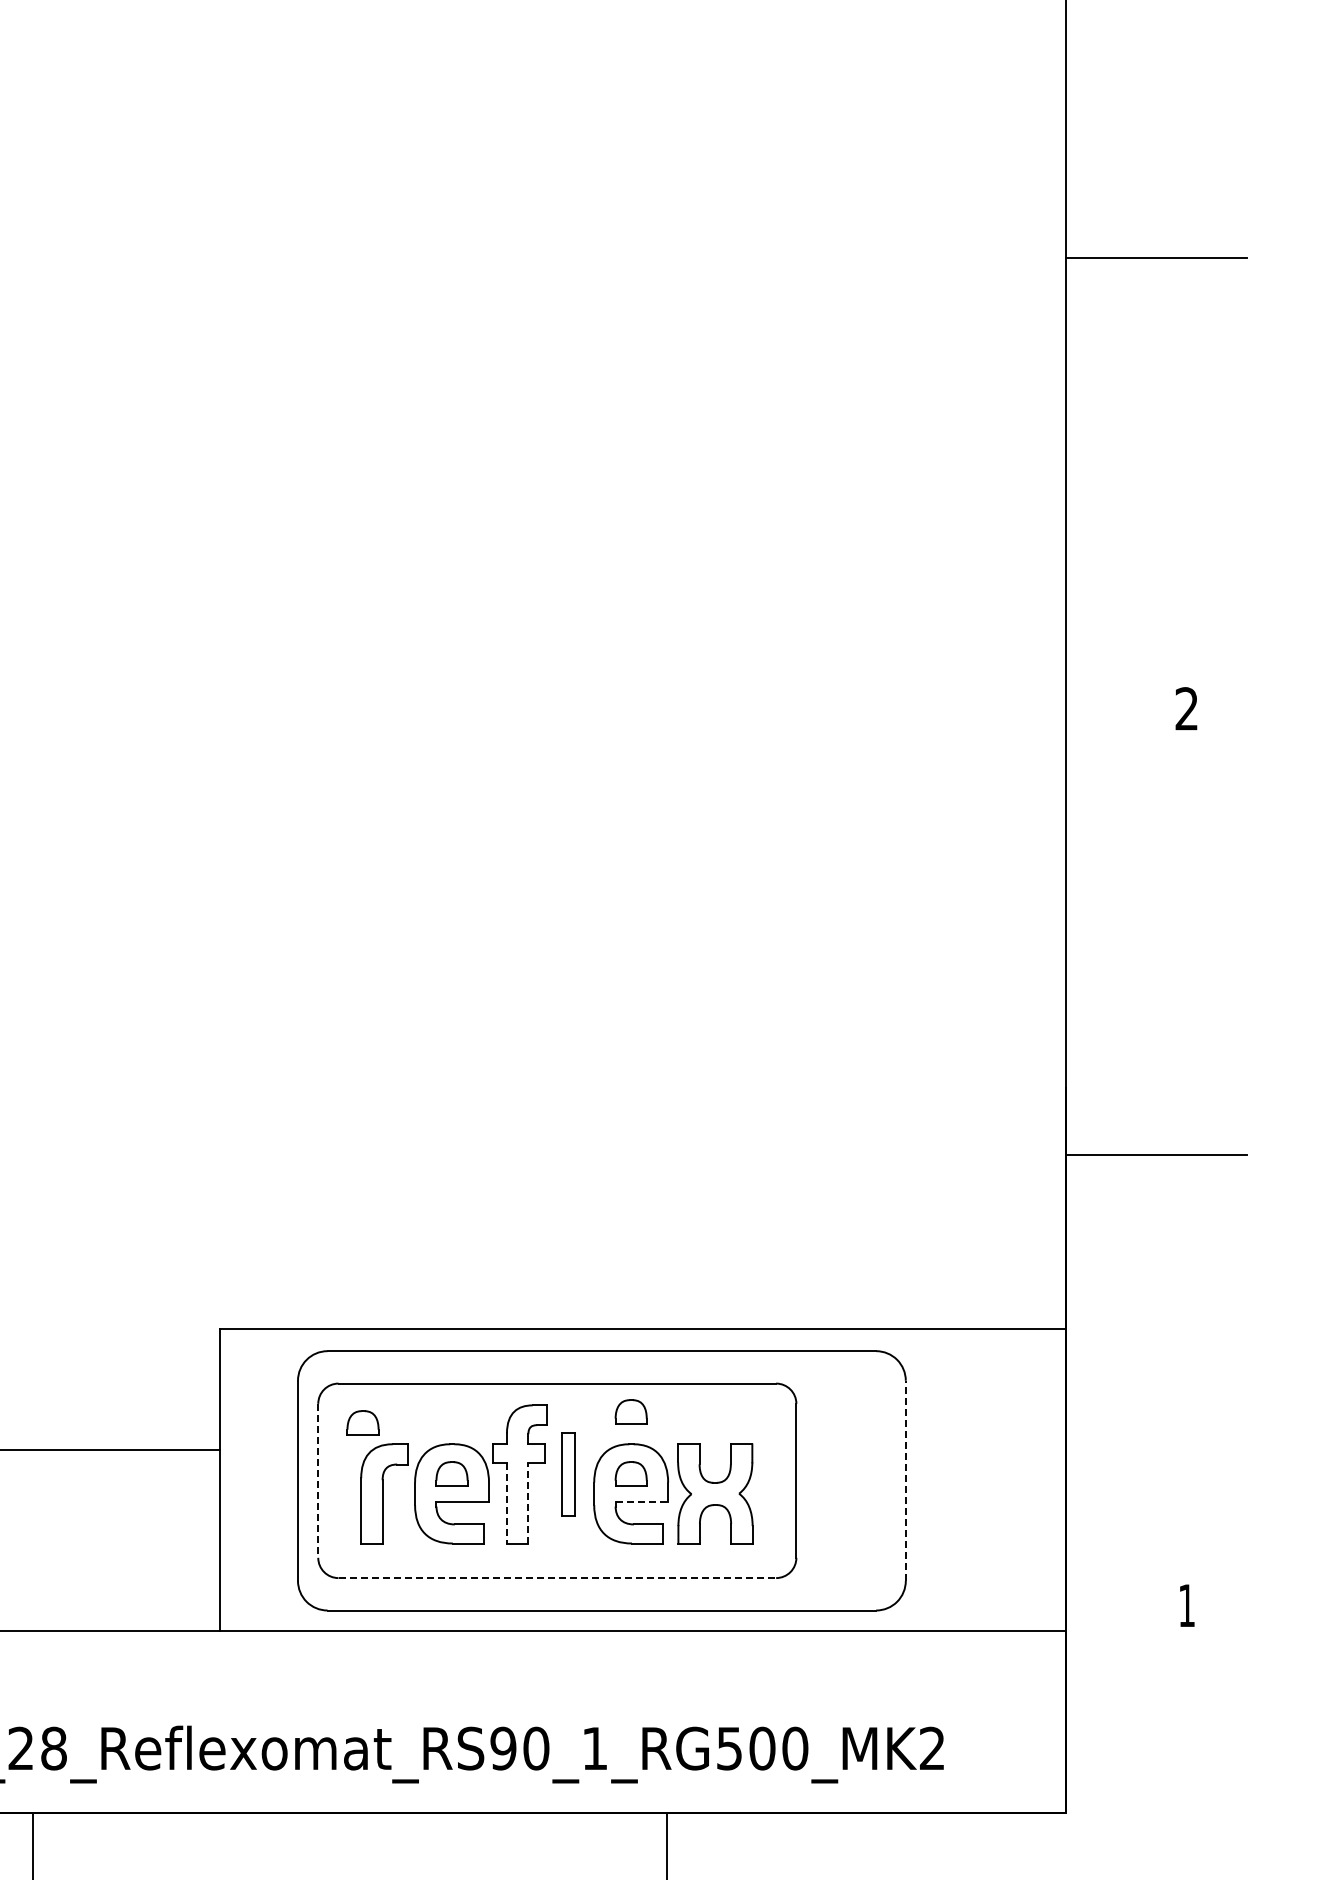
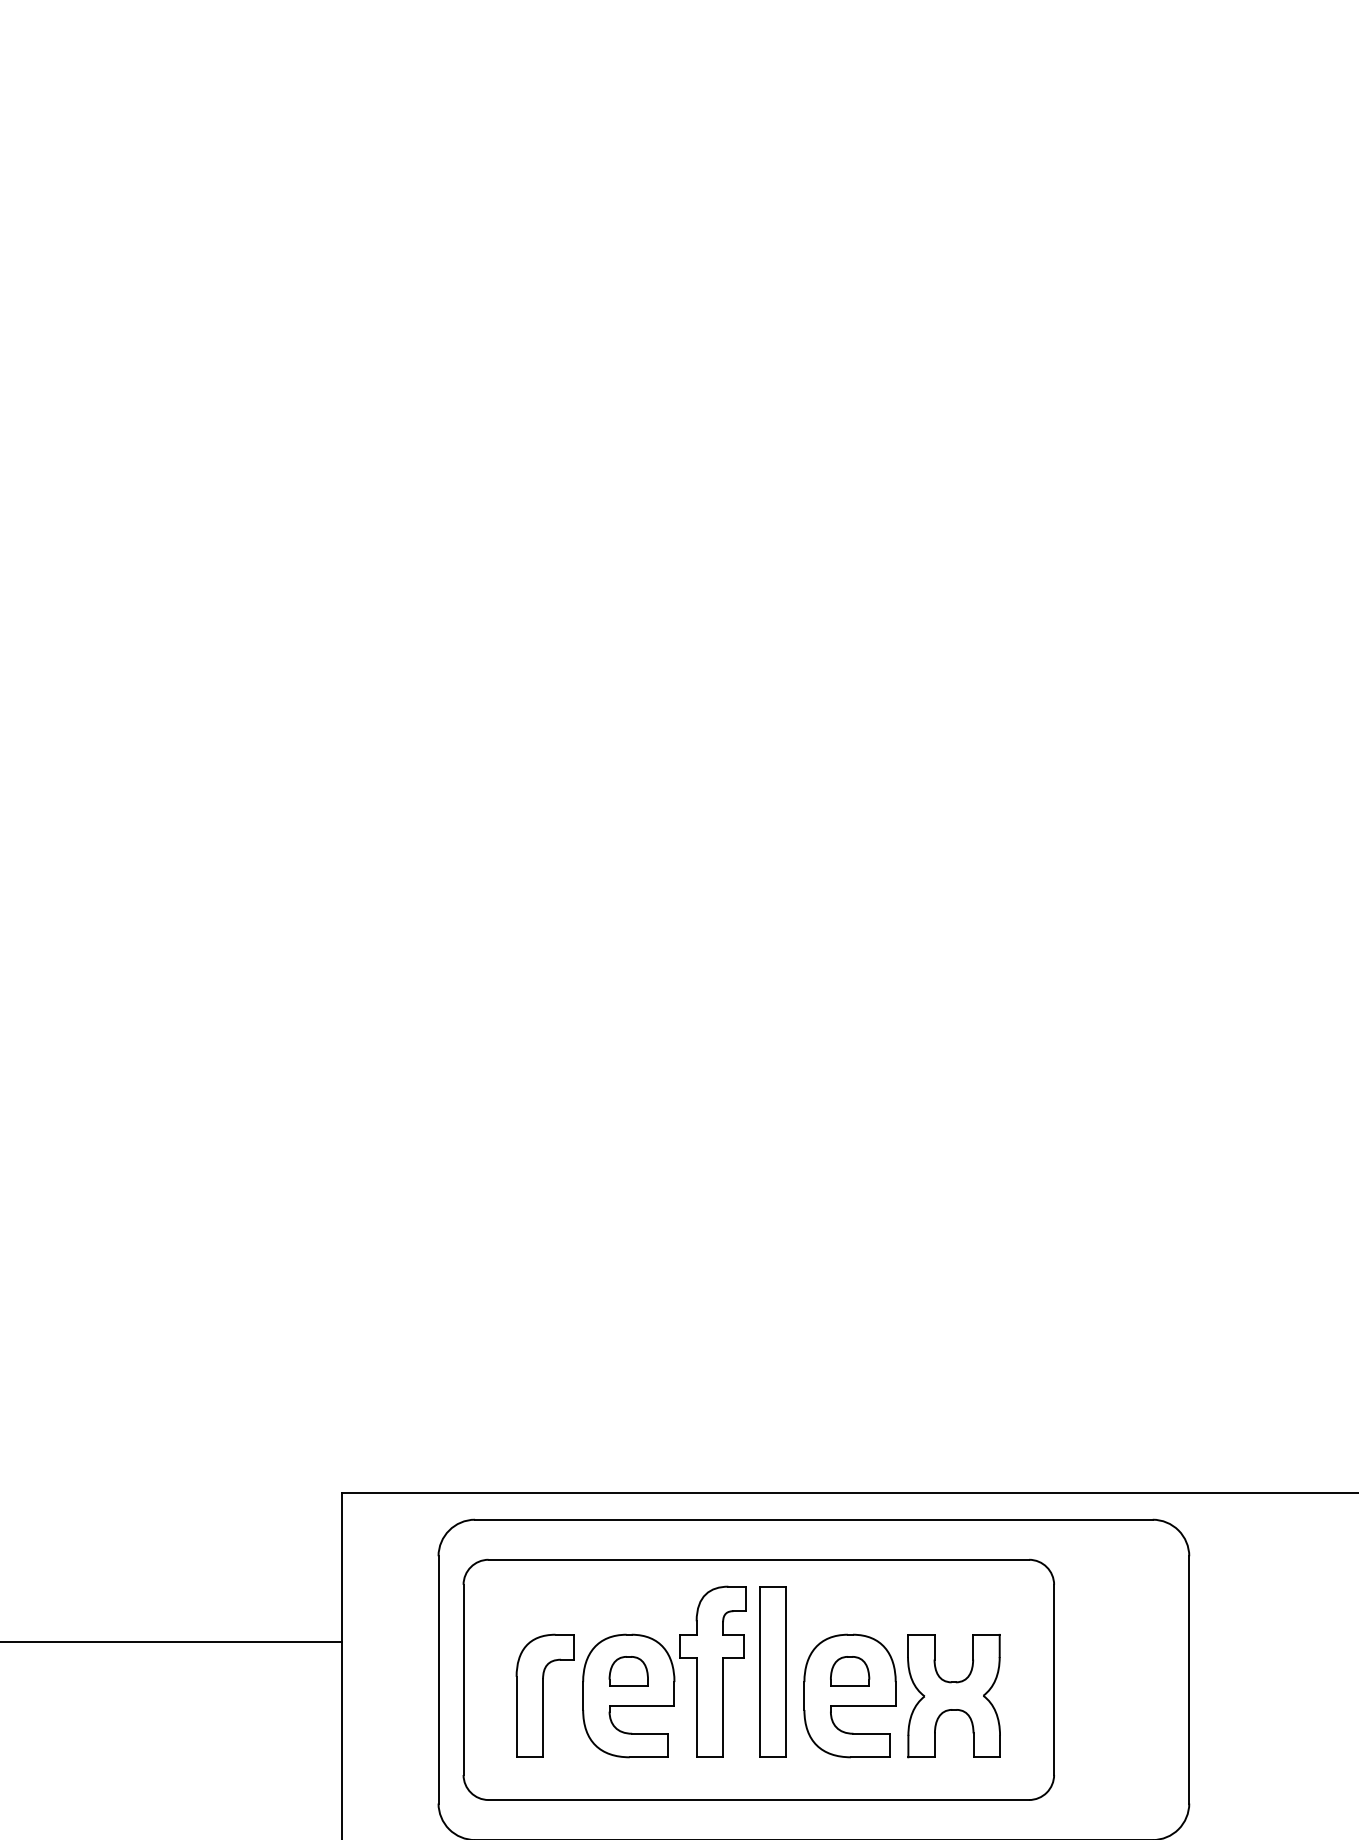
part: (630, 1411) -> (849, 1594), removed
part: (362, 1422) -> (518, 1607), removed
part: (568, 1474) -> (772, 1672), size x1.67
line: (318, 1480) -> (463, 1679), dashed -> solid
line: (905, 1480) -> (1188, 1679), dashed -> solid
line: (528, 1502) -> (723, 1706), dashed -> solid
line: (642, 1502) -> (864, 1706), dashed -> solid
line: (506, 1503) -> (696, 1707), dashed -> solid
line: (557, 1578) -> (759, 1800), dashed -> solid

